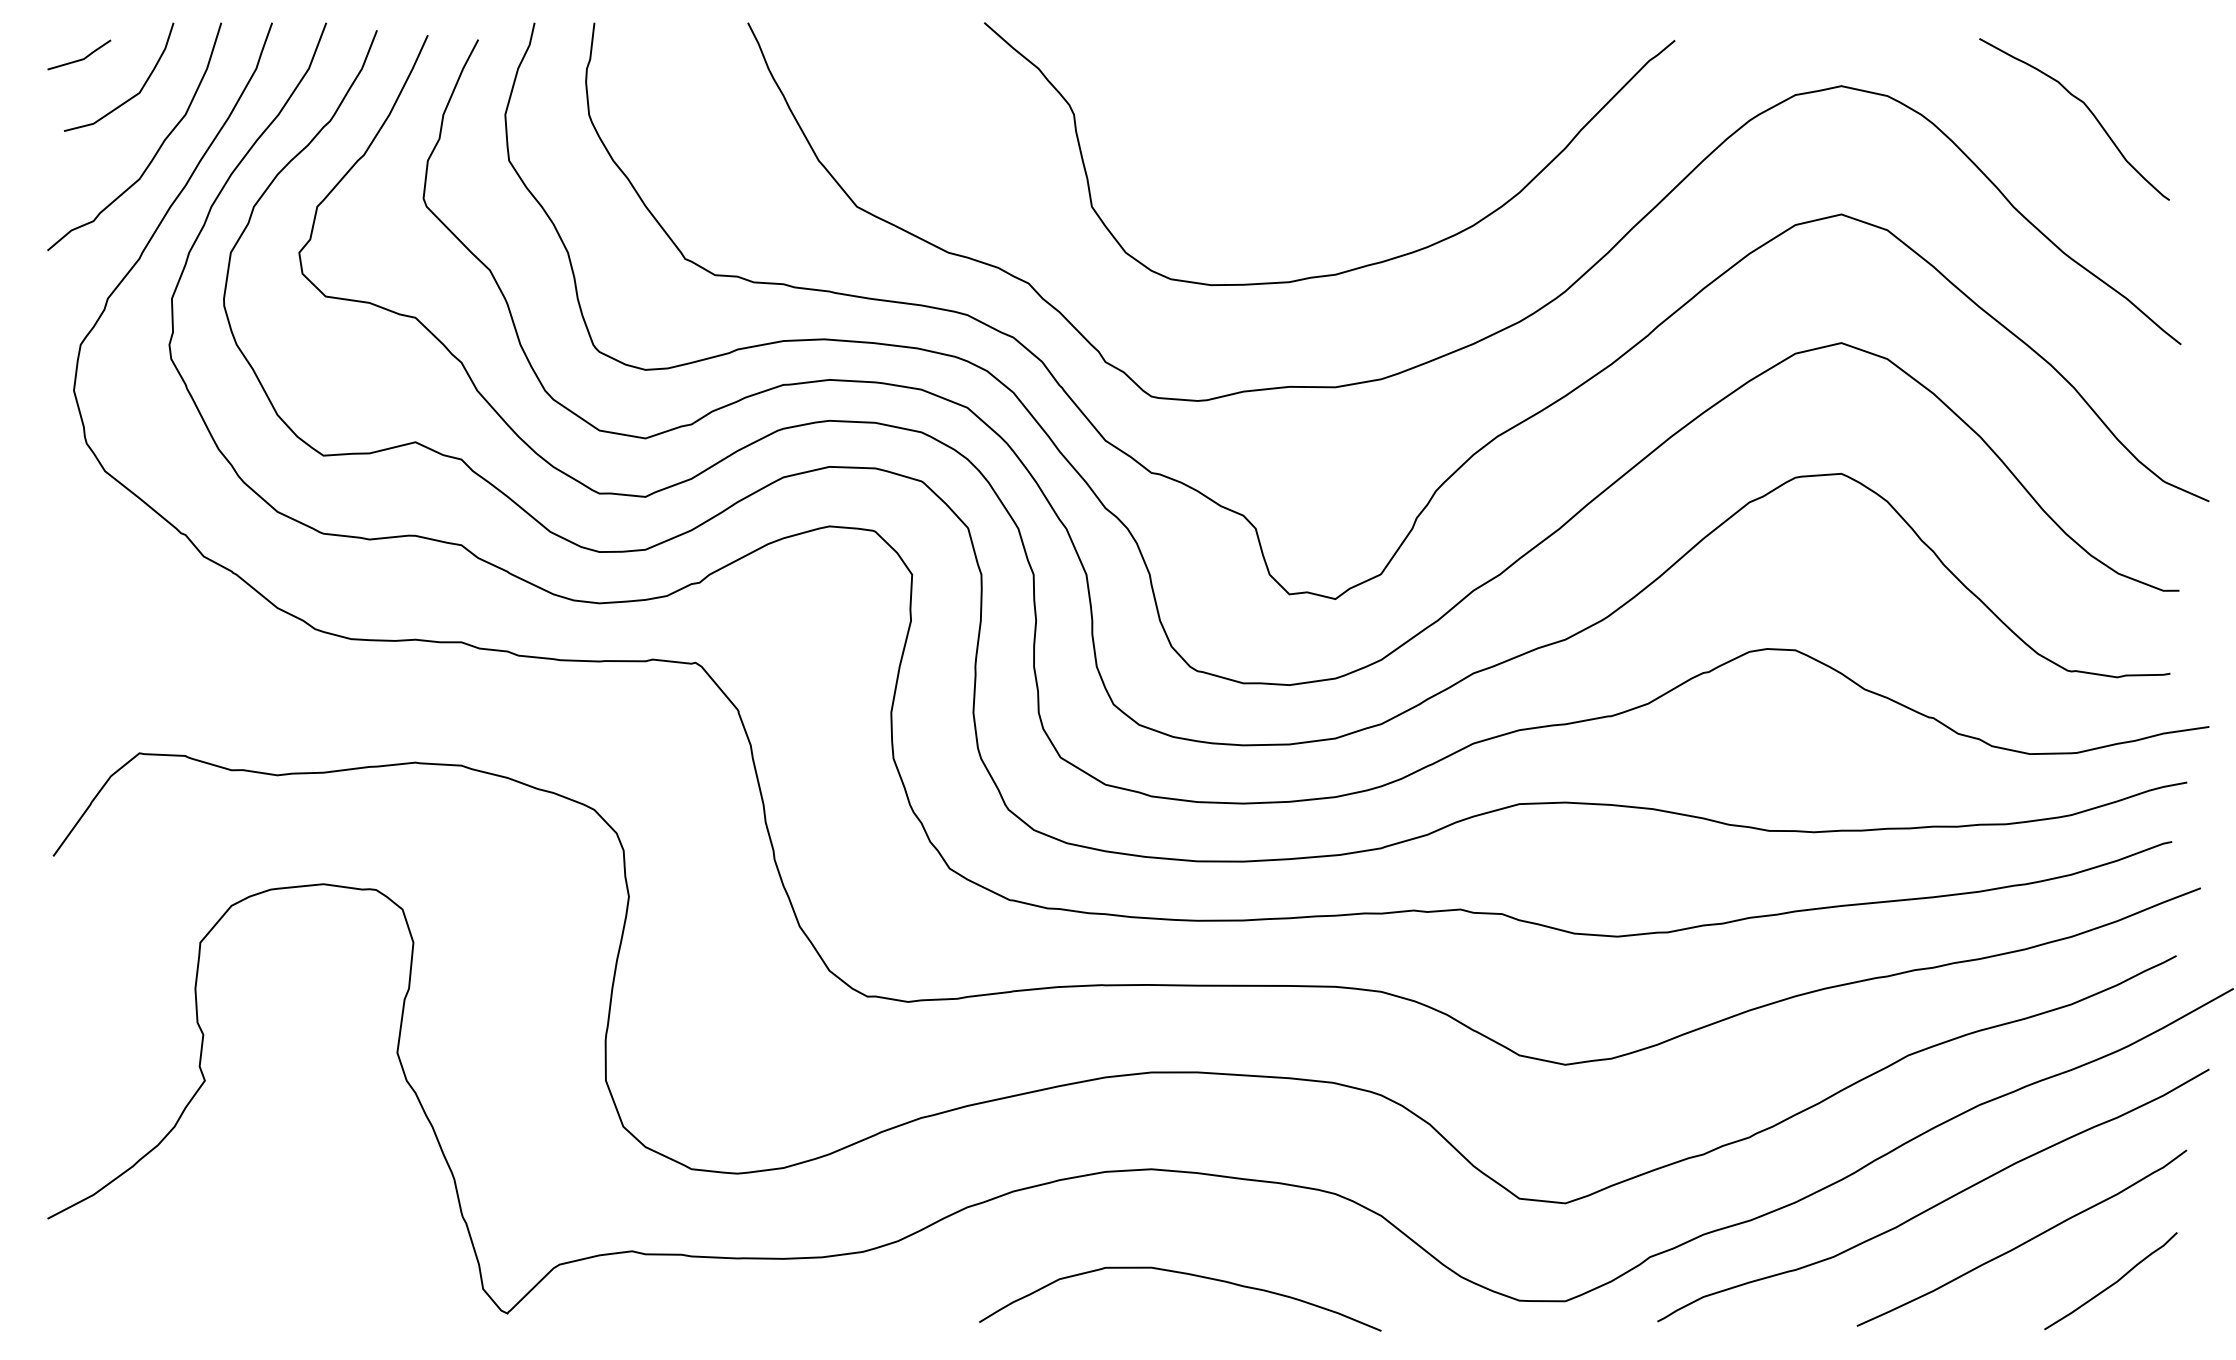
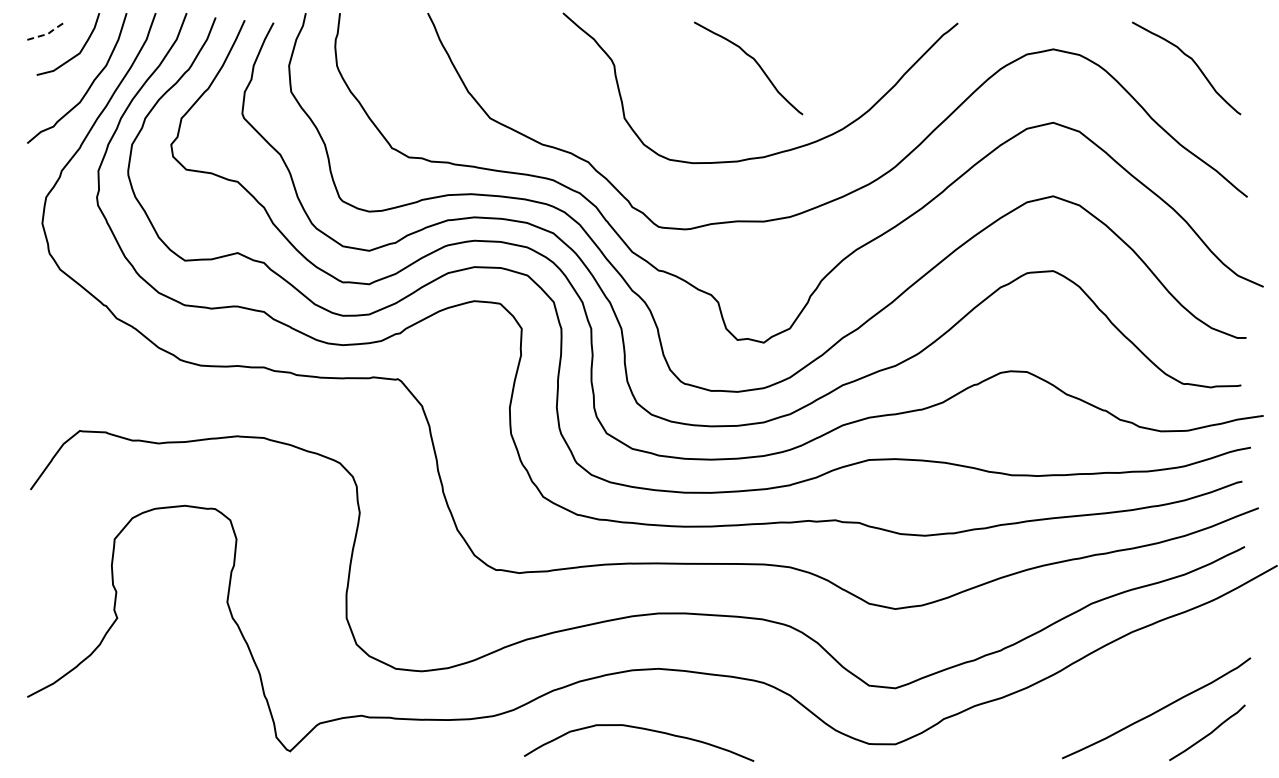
line: (84, 58) -> (48, 33), solid -> dashed
curve: (1319, 107) -> (754, 61), added
curve: (1938, 1201) -> (1108, 687), removed
curve: (1182, 1275) -> (640, 729), moved

